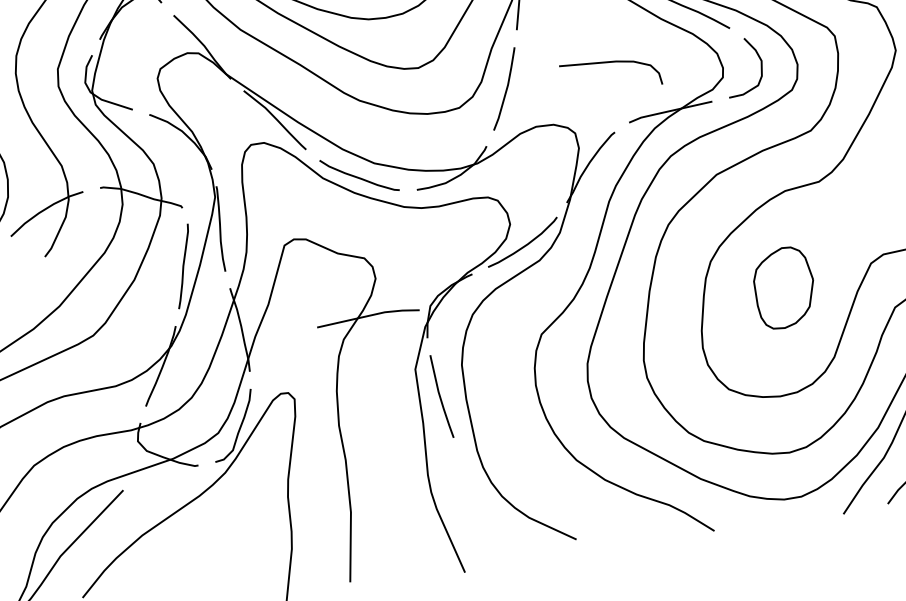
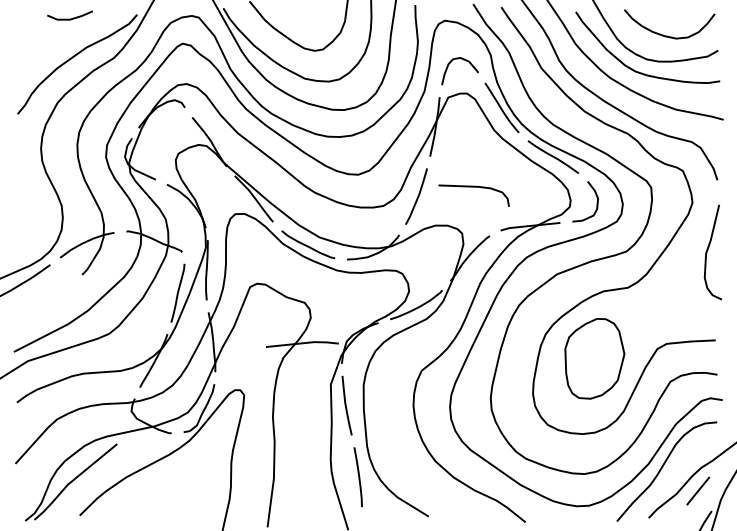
curve: (608, 63) -> (473, 187), moved
part: (783, 287) -> (594, 358), size x1.43
curve: (470, 496) -> (358, 477), added

